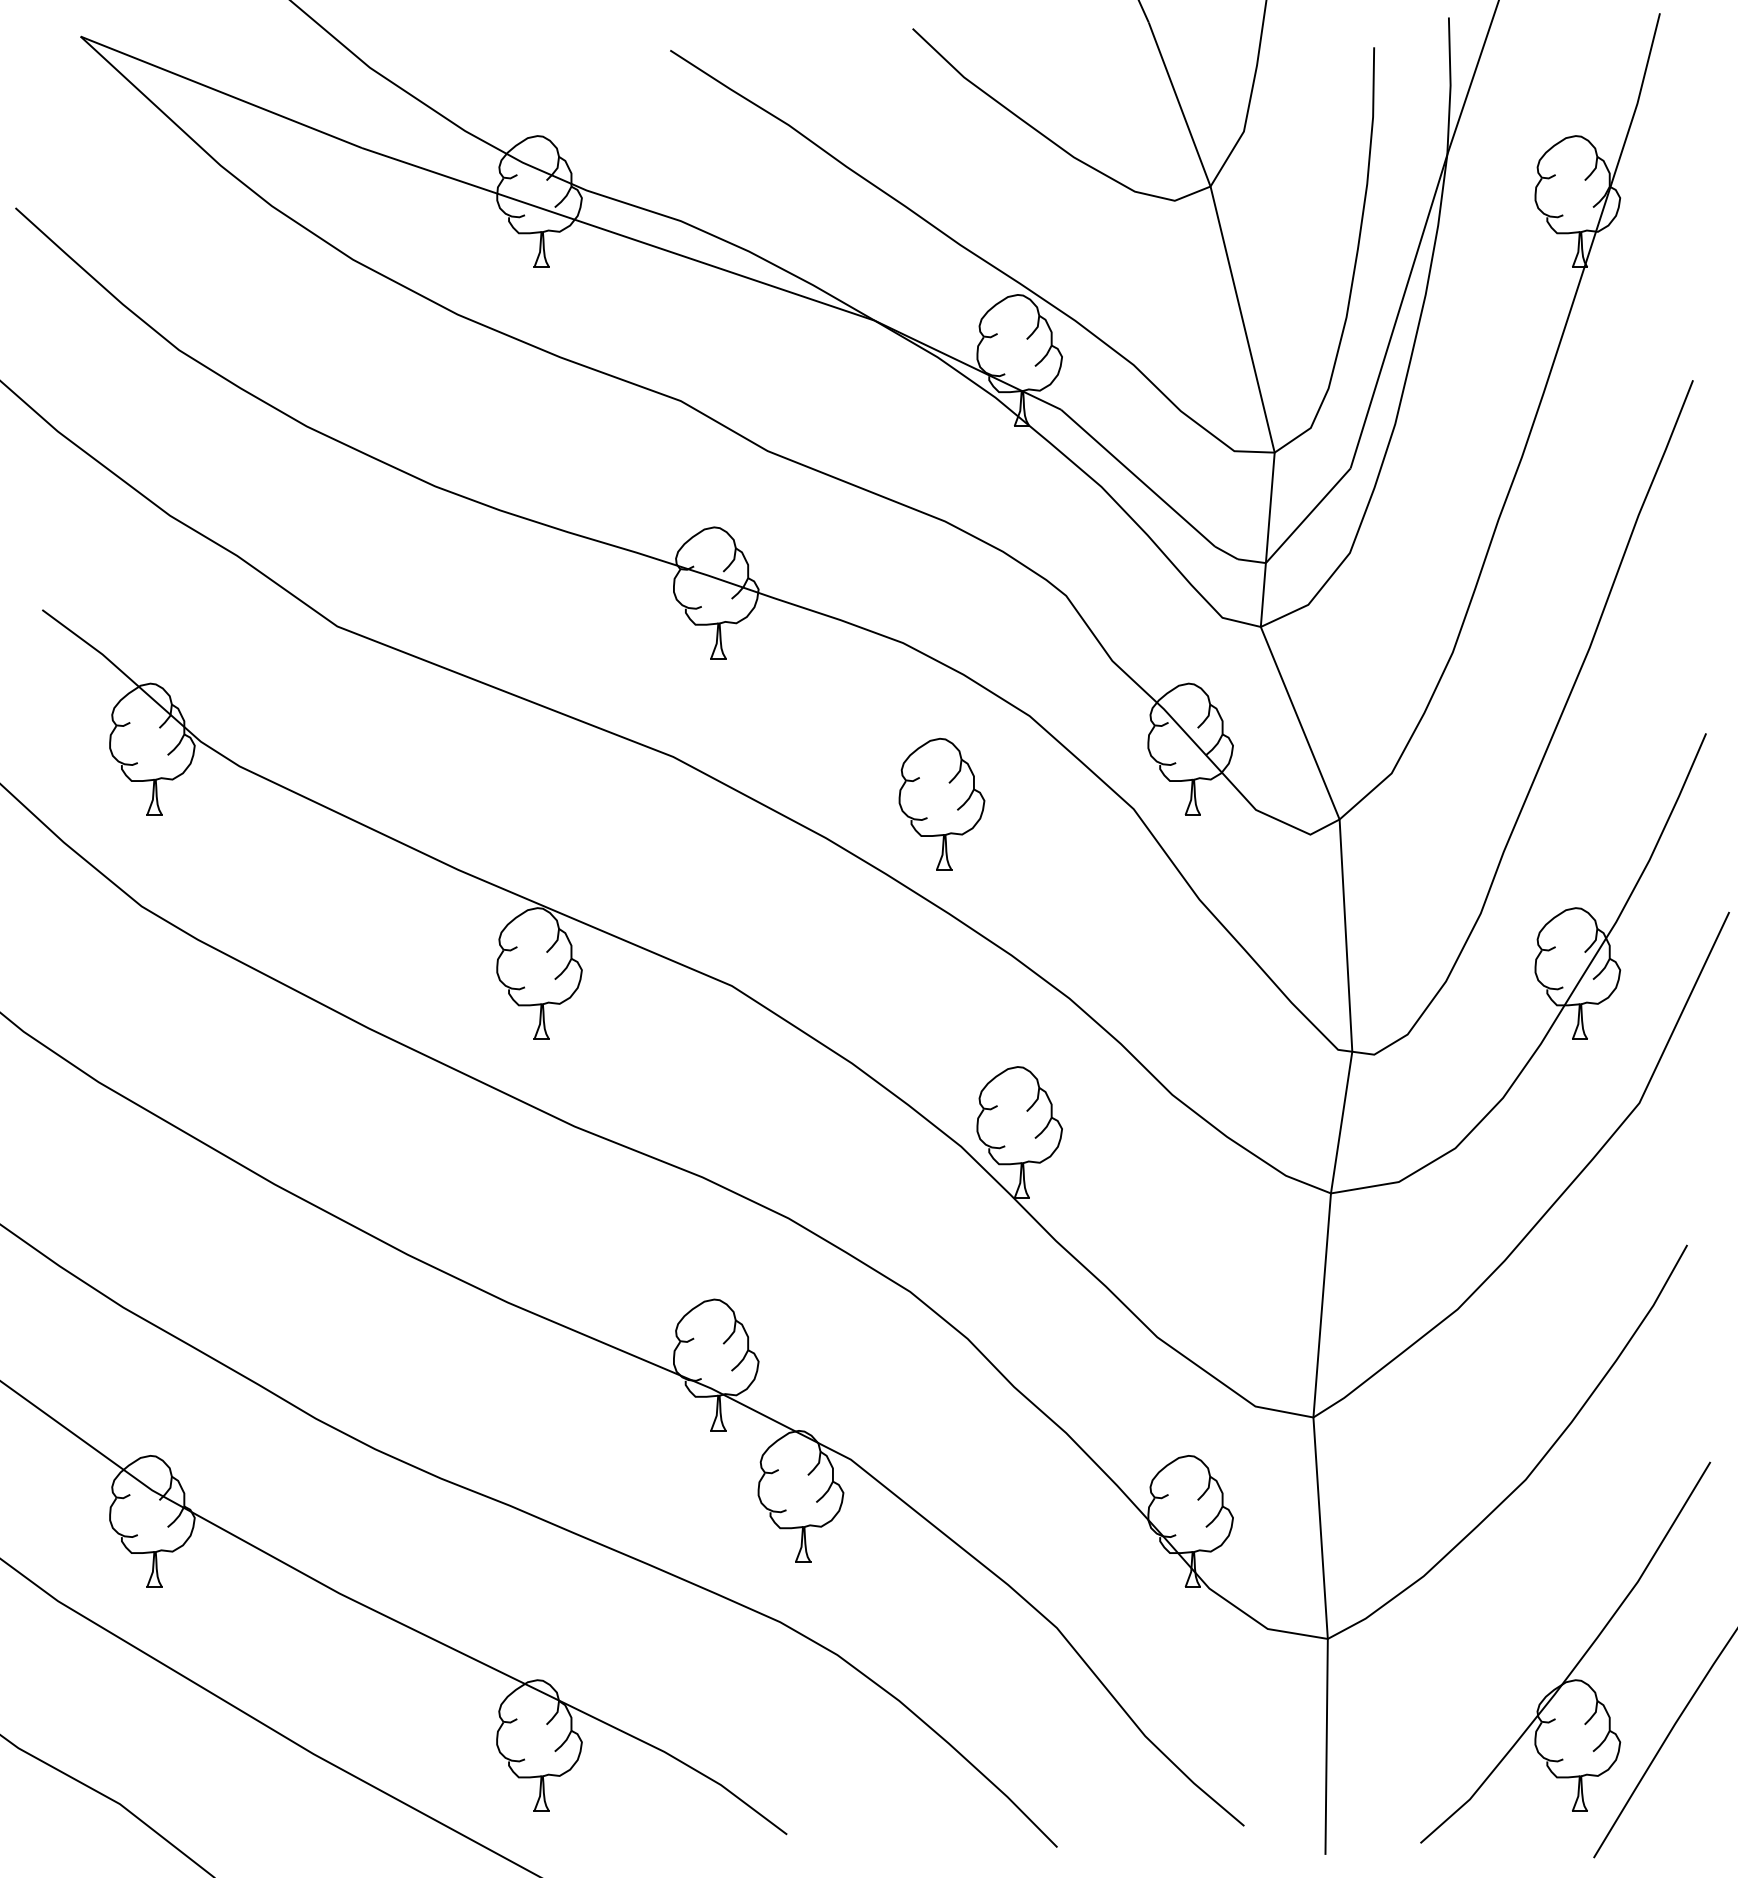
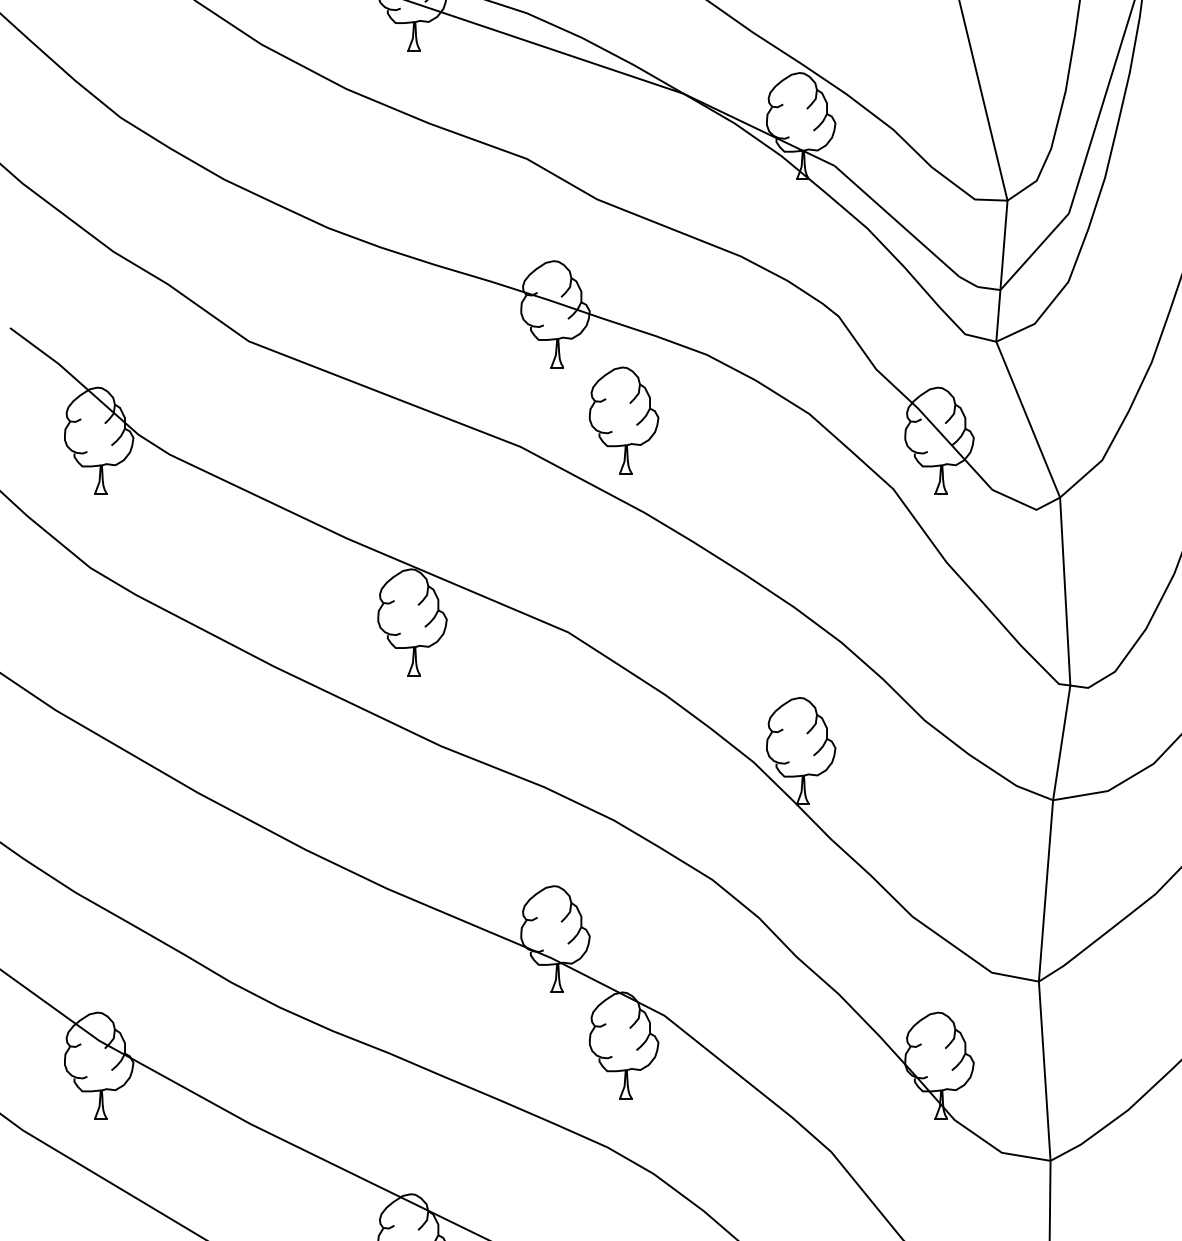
part: (941, 803) -> (623, 419), moved

